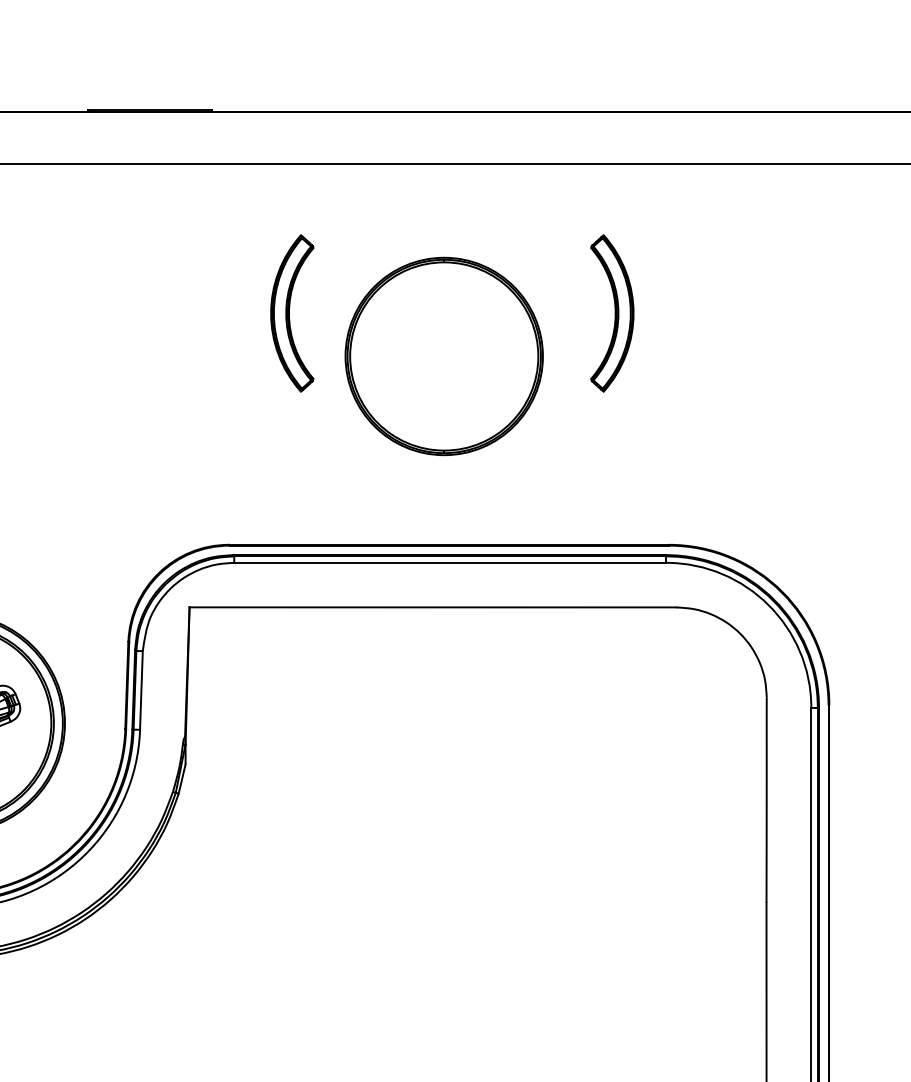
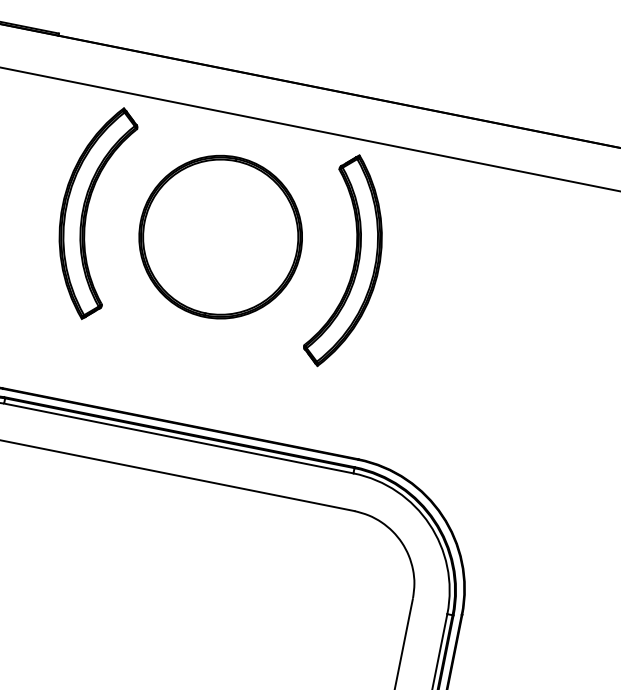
part: (292, 313) -> (91, 211), size x1.67
part: (612, 313) -> (350, 263), size x1.67
part: (443, 356) -> (220, 237), moved

